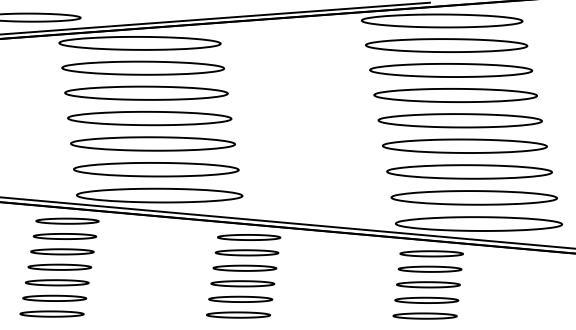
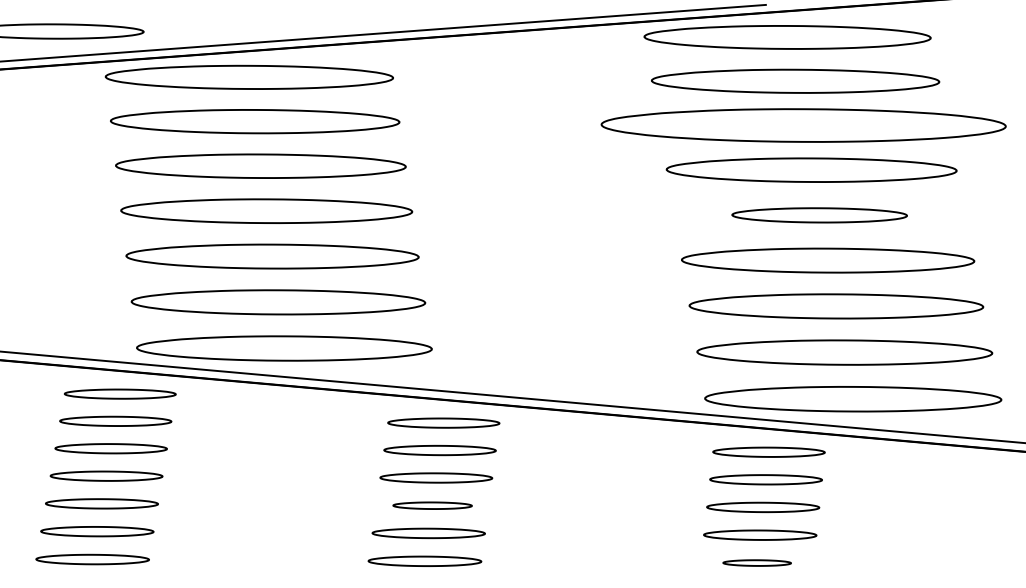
part: (450, 70) -> (802, 125), size x1.4
part: (459, 120) -> (818, 214), size x0.6
part: (242, 283) -> (431, 505), size x0.7
part: (424, 315) -> (756, 562), size x0.6

